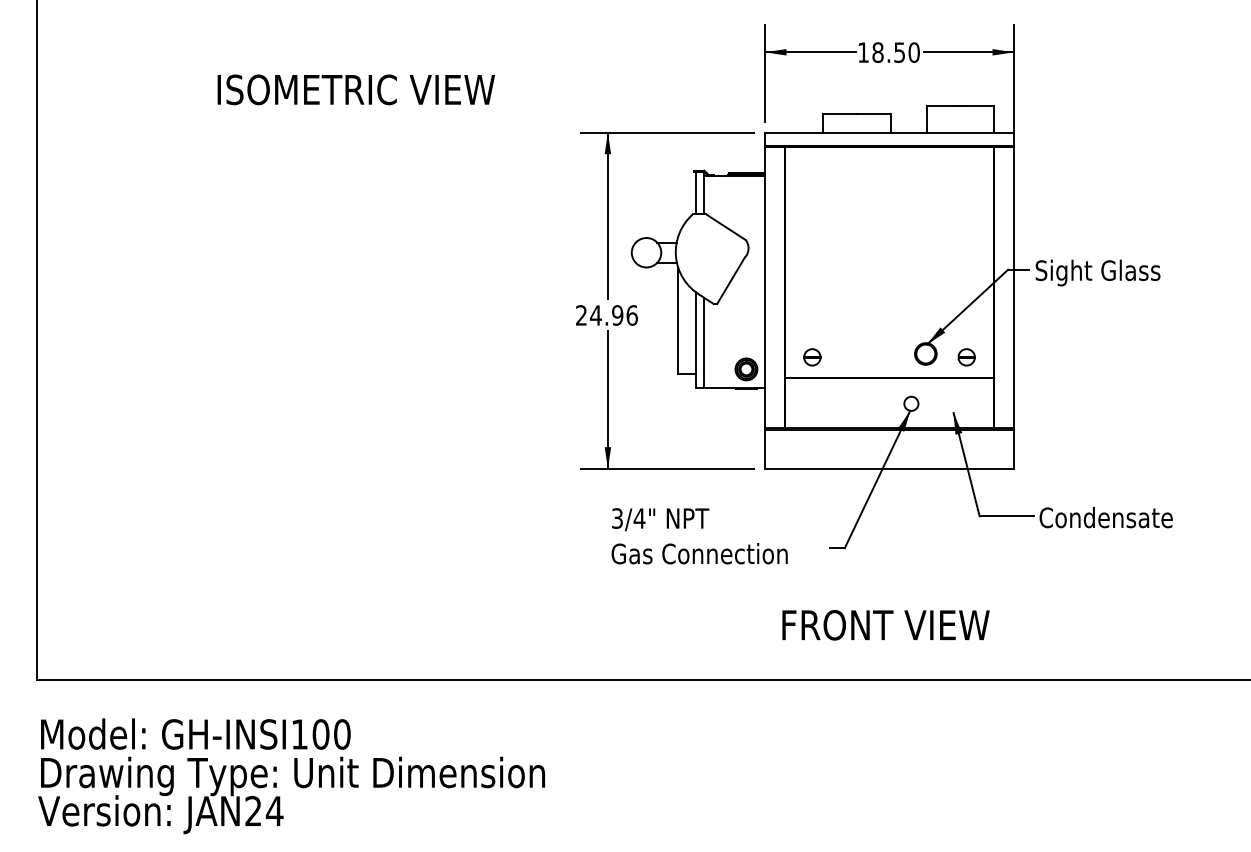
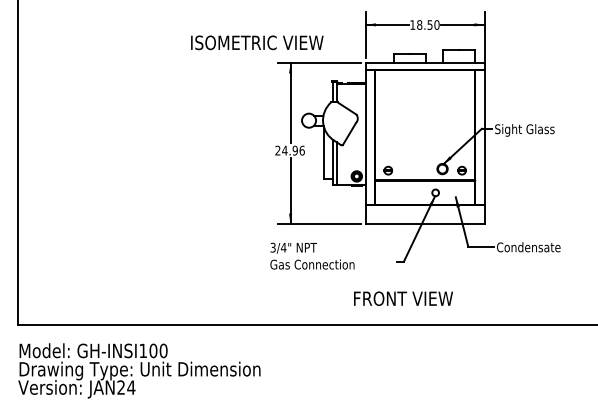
text: (356, 89) -> (257, 42), moved
text: (699, 534) -> (312, 255), moved
text: (885, 624) -> (403, 298), moved

